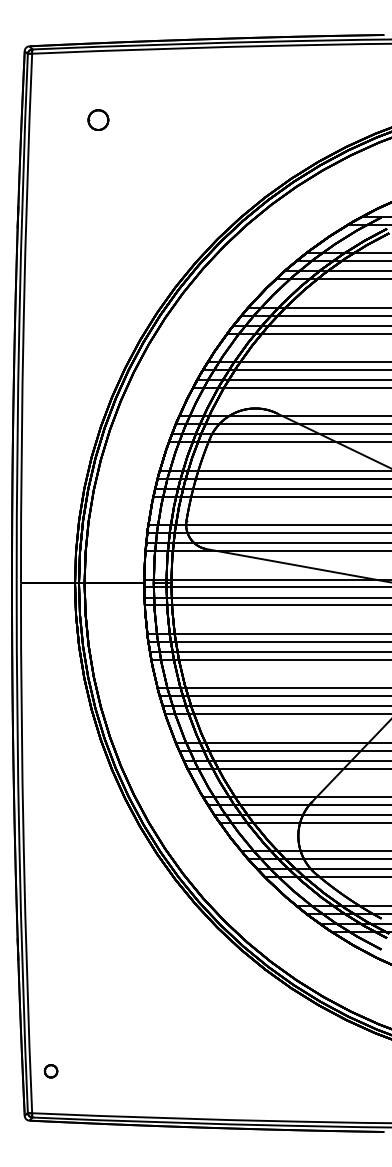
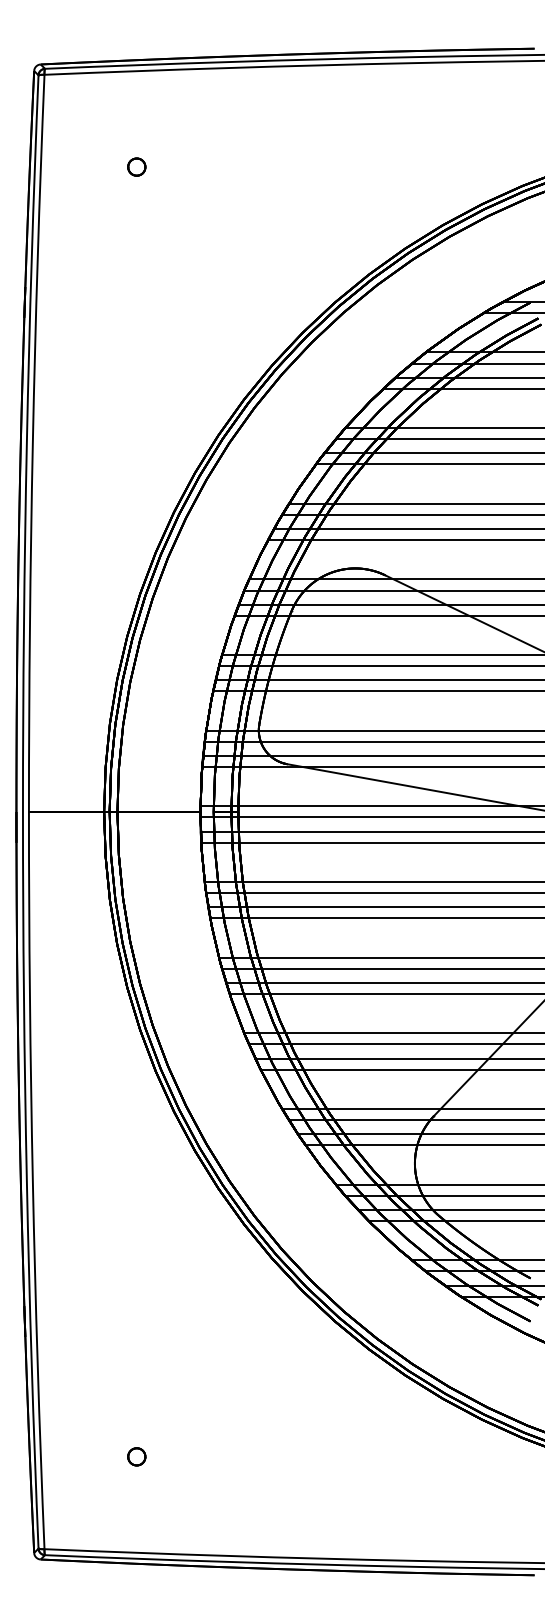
part: (98, 119) -> (136, 166), size x0.62
part: (50, 1071) -> (136, 1456), moved

